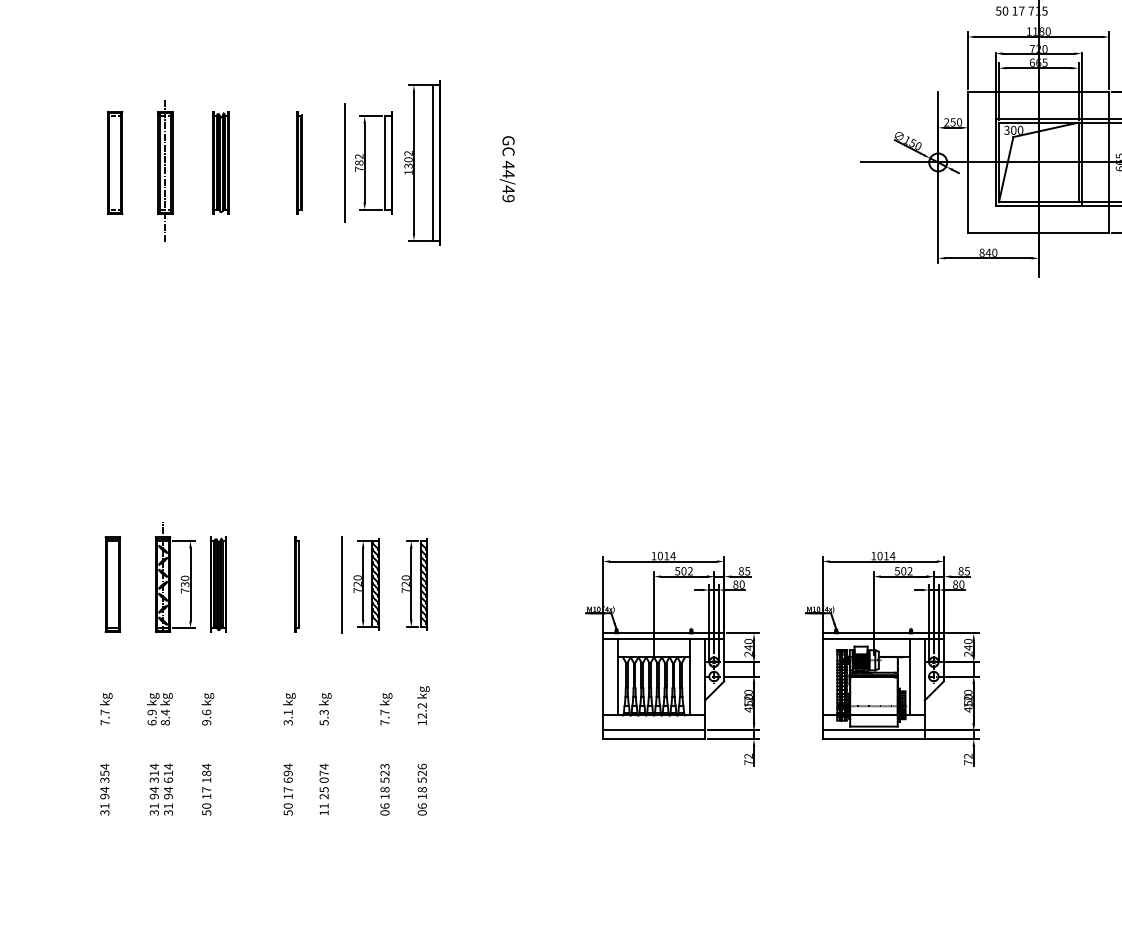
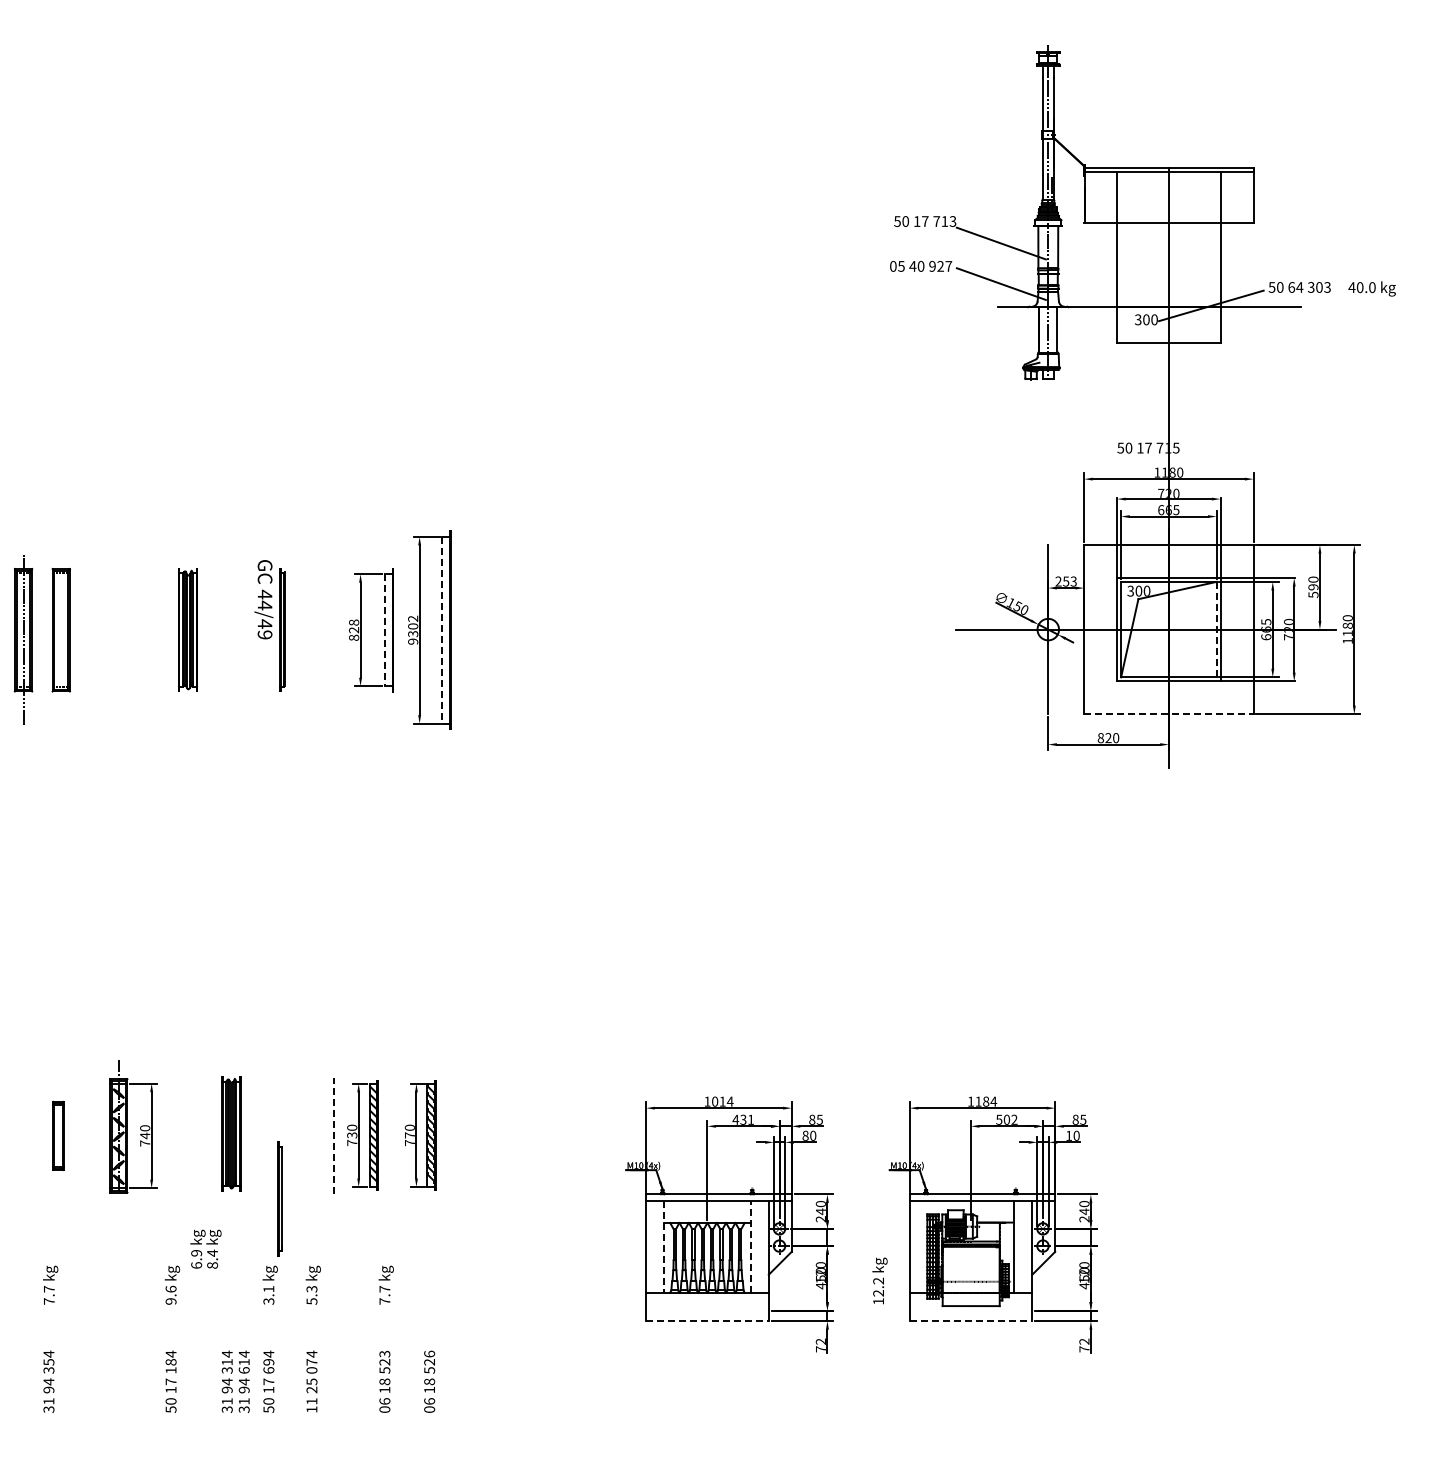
text: (959, 122) -> (1073, 581), 250 -> 253
line: (344, 162) -> (336, 629), removed
text: (359, 162) -> (354, 629), 782 -> 828
line: (1078, 162) -> (1216, 629), solid -> dashed
line: (384, 163) -> (384, 630), solid -> dashed
line: (433, 163) -> (442, 630), solid -> dashed
text: (507, 169) -> (263, 599), moved
part: (165, 170) -> (23, 639), moved
text: (408, 172) -> (413, 641), 1302 -> 9302
line: (1038, 233) -> (1168, 714), solid -> dashed
text: (988, 253) -> (1108, 738), 840 -> 820
text: (883, 555) -> (982, 1101), 1014 -> 1184
text: (684, 570) -> (743, 1119), 502 -> 431
part: (112, 584) -> (58, 1135), size x0.6
text: (185, 584) -> (145, 1135), 730 -> 740
part: (218, 584) -> (231, 1133), moved
part: (296, 584) -> (279, 1198), moved
line: (342, 584) -> (333, 1135), solid -> dashed
text: (357, 584) -> (352, 1135), 720 -> 730
text: (405, 584) -> (409, 1135), 720 -> 770
text: (955, 584) -> (1069, 1135), 80 -> 10
line: (618, 676) -> (664, 1246), solid -> dashed
line: (689, 676) -> (750, 1246), solid -> dashed
text: (423, 705) -> (879, 1280), moved
text: (159, 708) -> (205, 1248), moved
line: (654, 730) -> (707, 1310), removed
line: (873, 730) -> (970, 1310), removed
line: (654, 739) -> (707, 1321), solid -> dashed
line: (874, 739) -> (971, 1321), solid -> dashed
text: (161, 789) -> (235, 1381), moved

